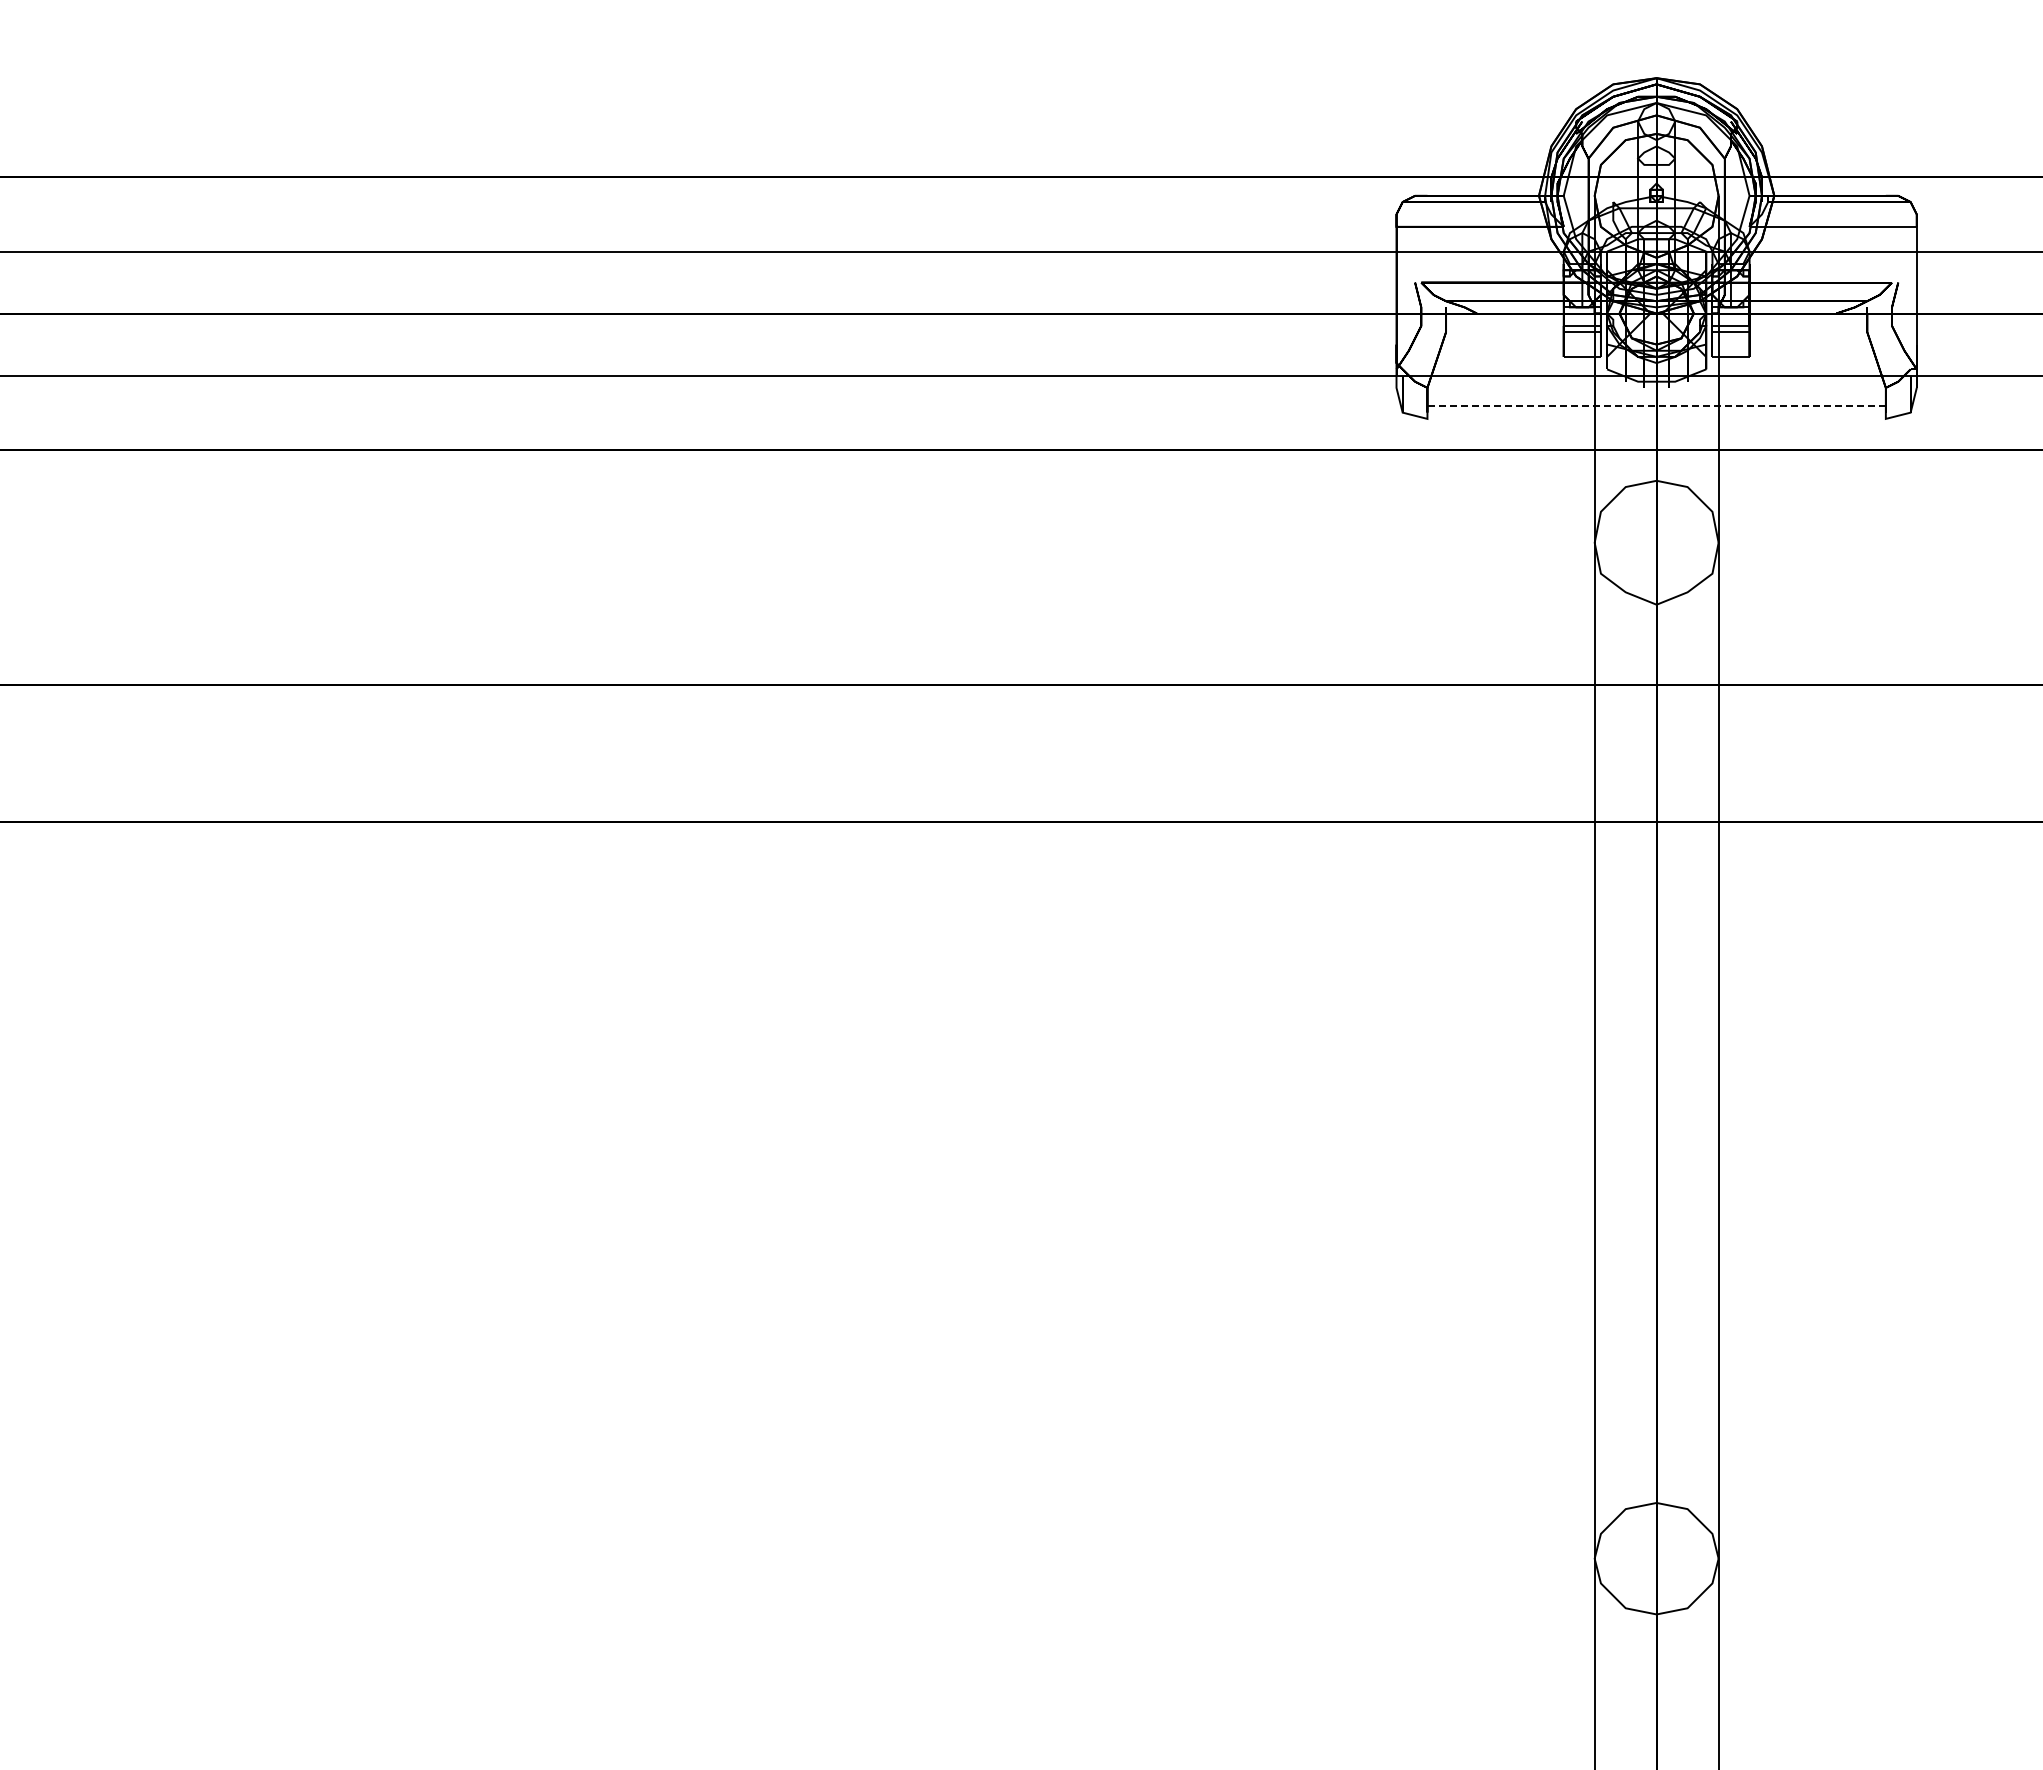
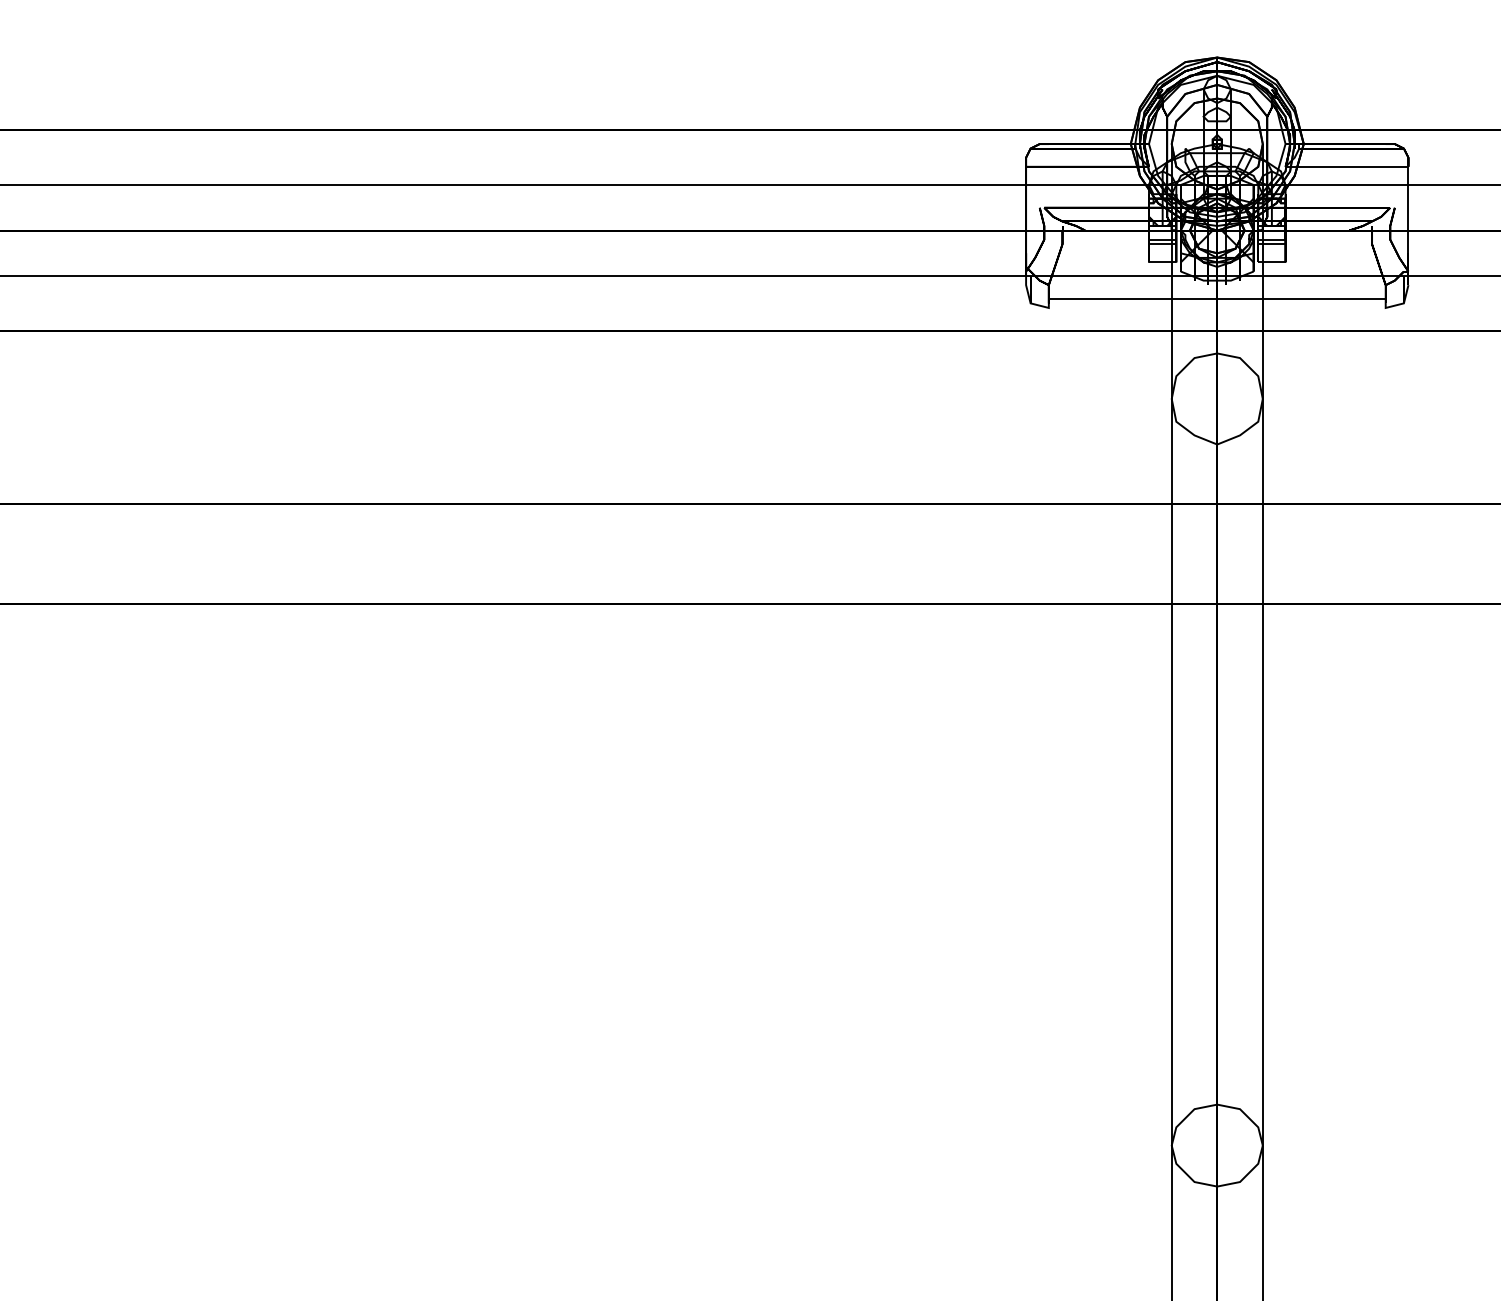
line: (1656, 406) -> (1217, 298), dashed -> solid

